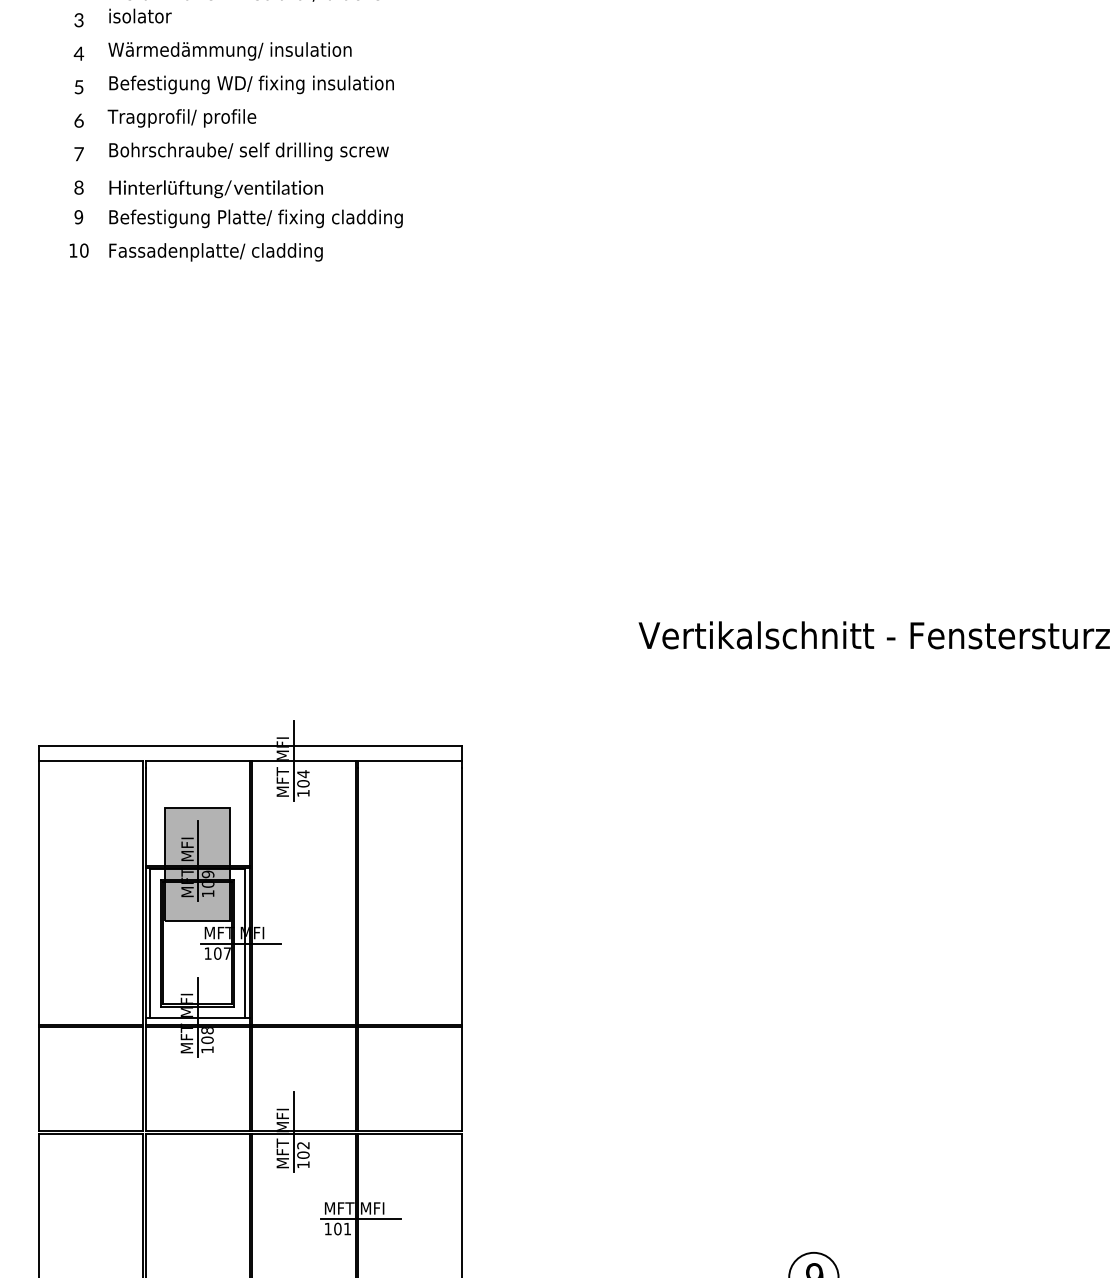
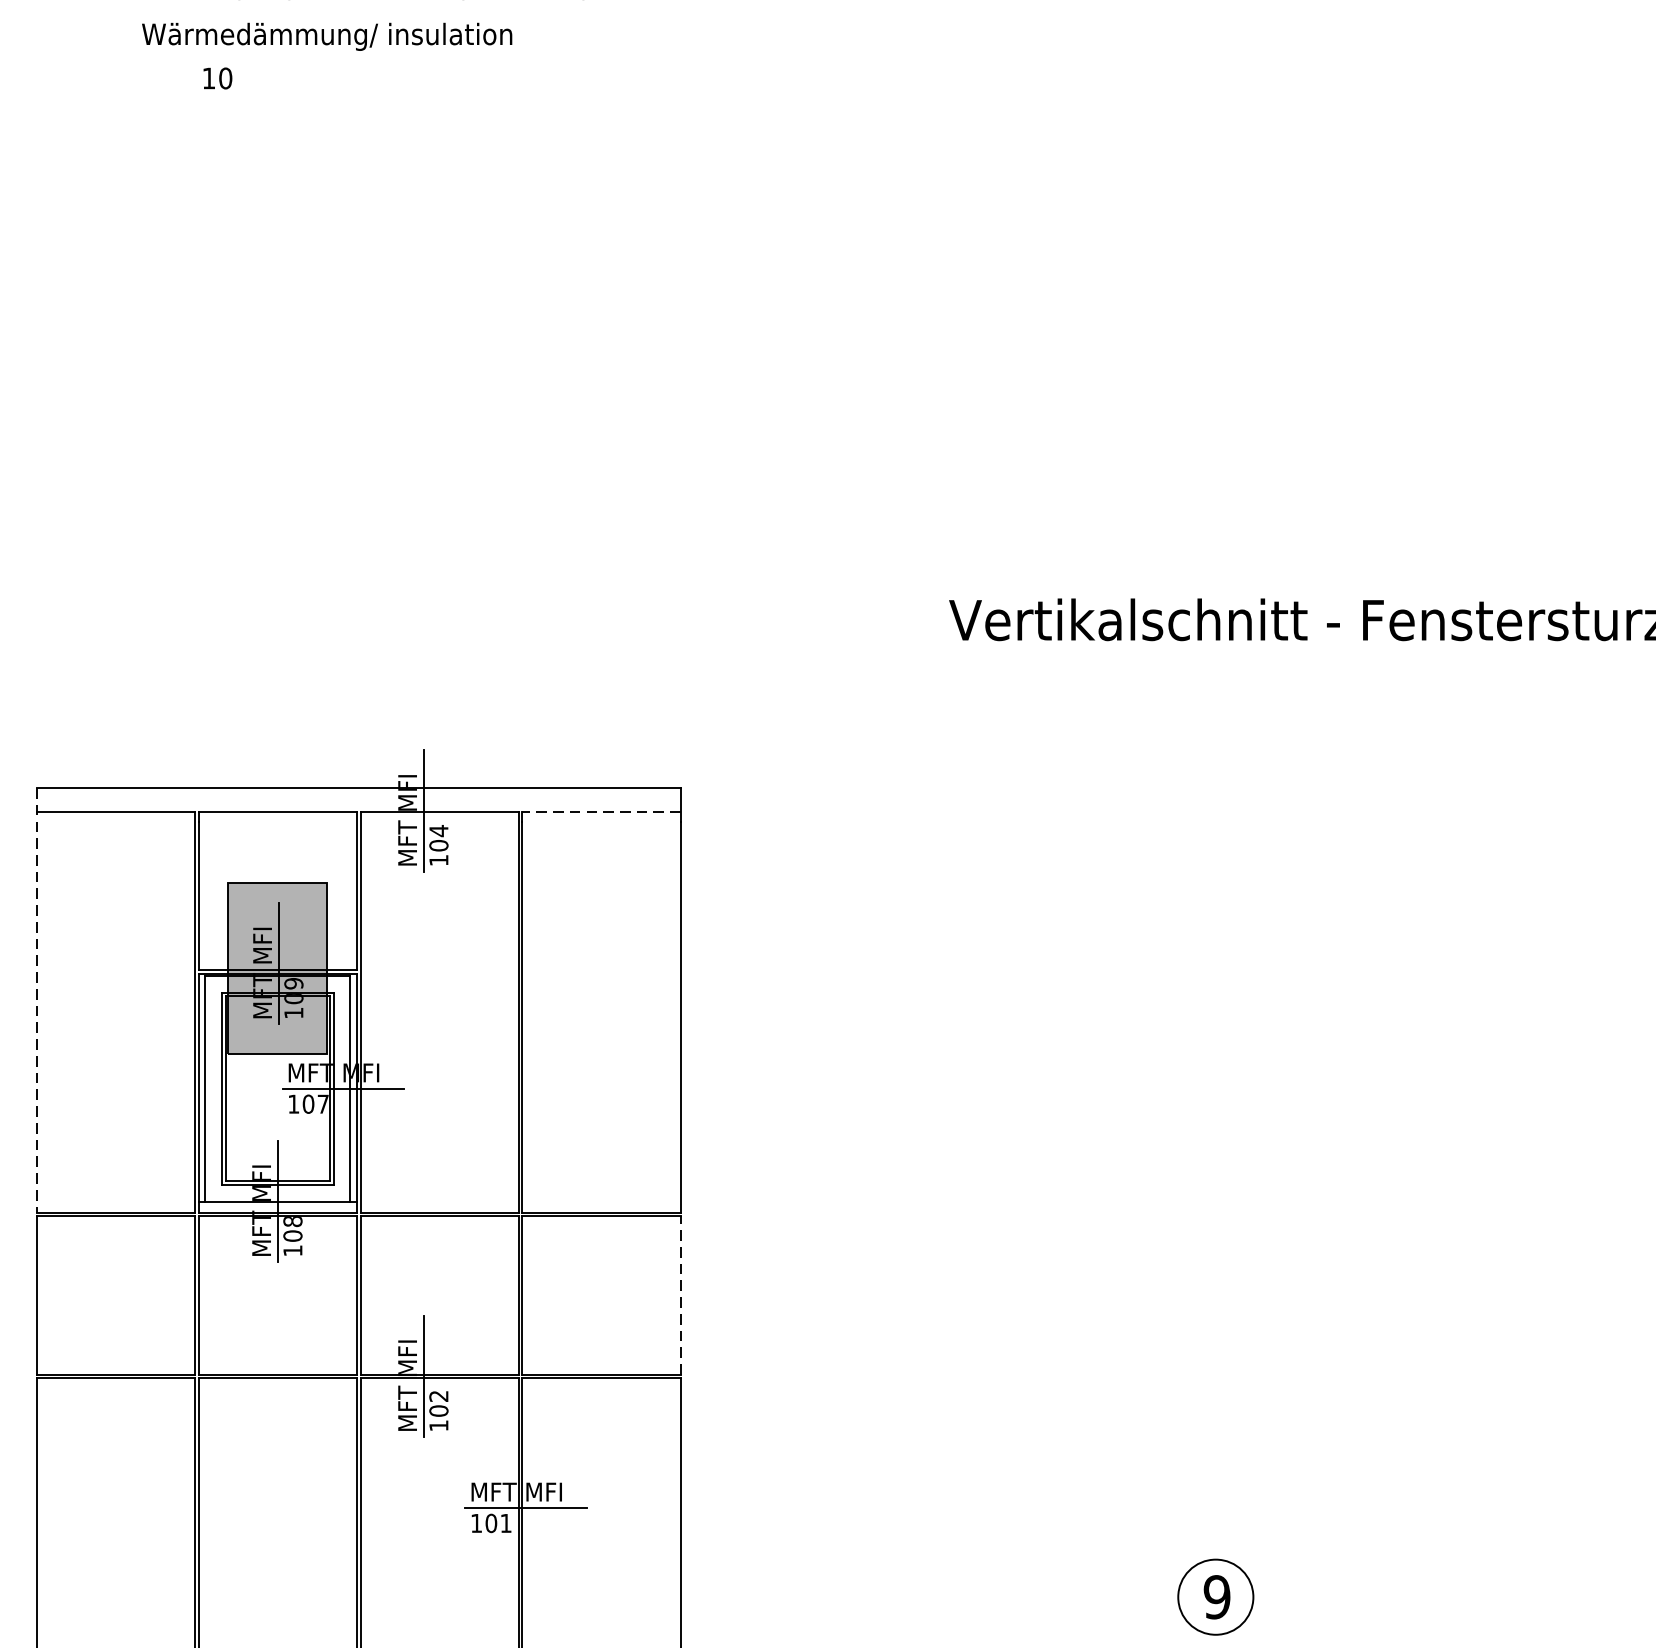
text: (78, 250) -> (216, 78), moved
text: (229, 252) -> (326, 37), Fassadenplatte/ cladding -> Wärmedämmung/ insulation
line: (409, 761) -> (600, 811), solid -> dashed
line: (39, 885) -> (37, 1000), solid -> dashed
line: (462, 1078) -> (681, 1294), solid -> dashed

